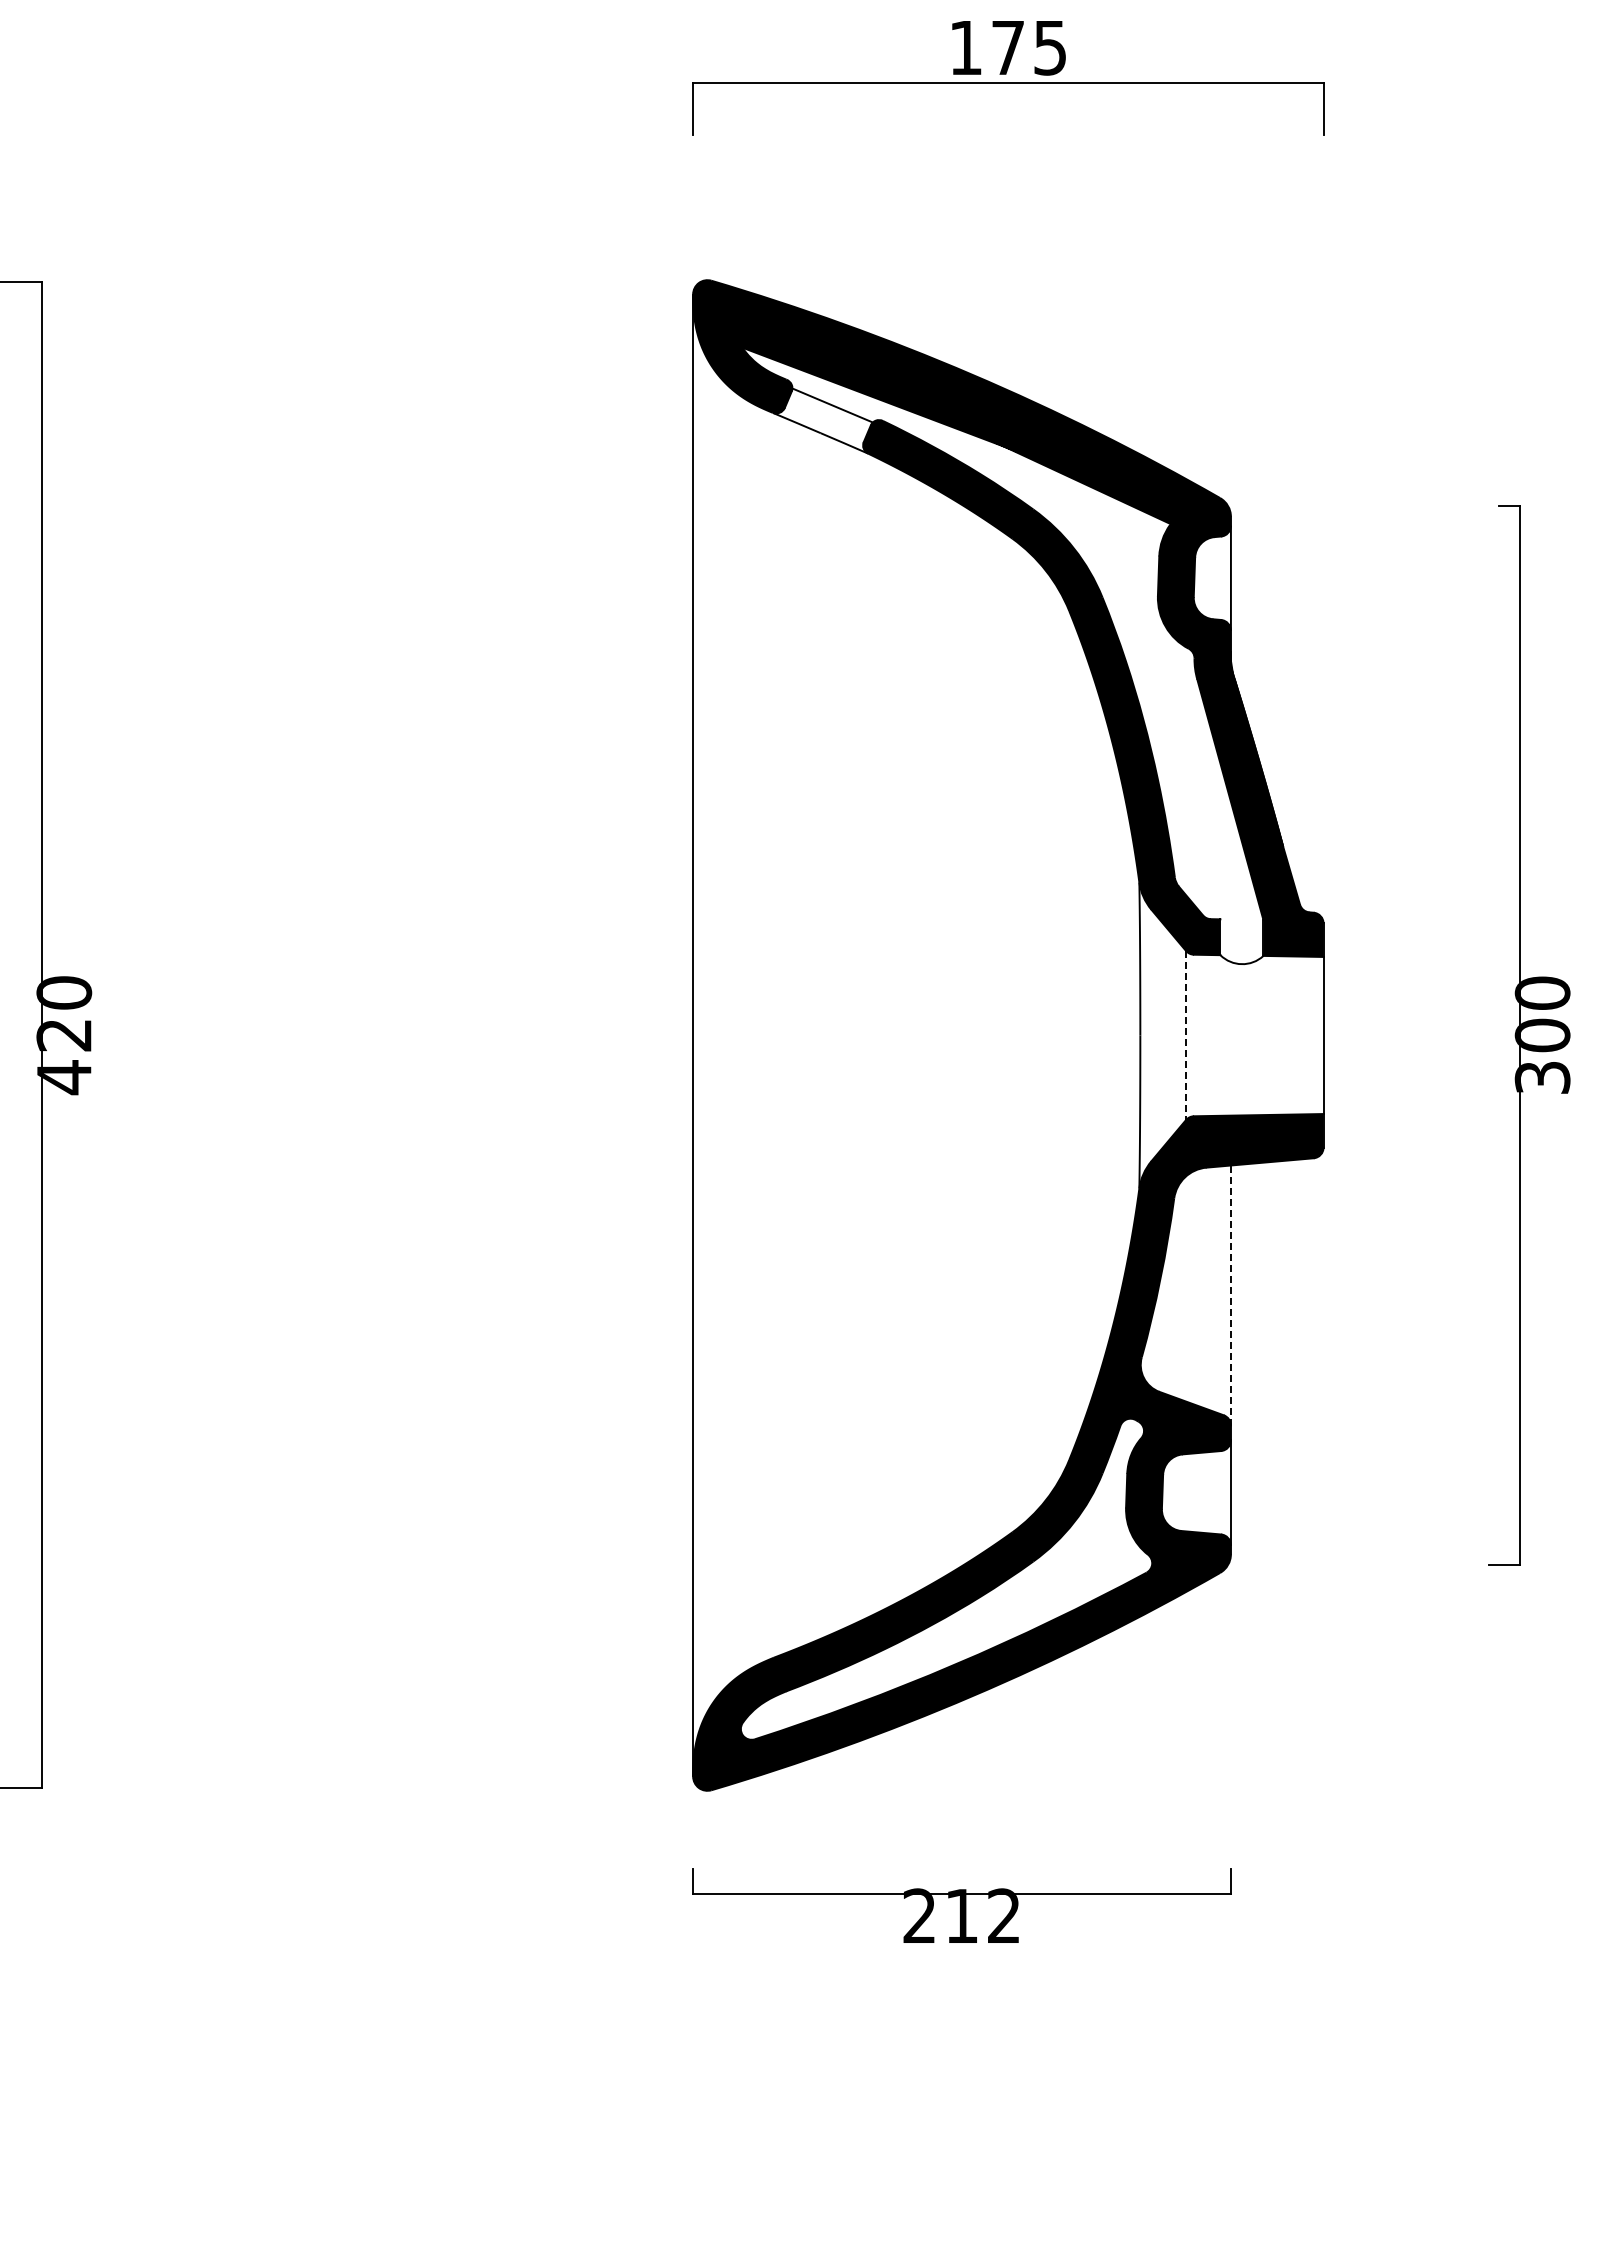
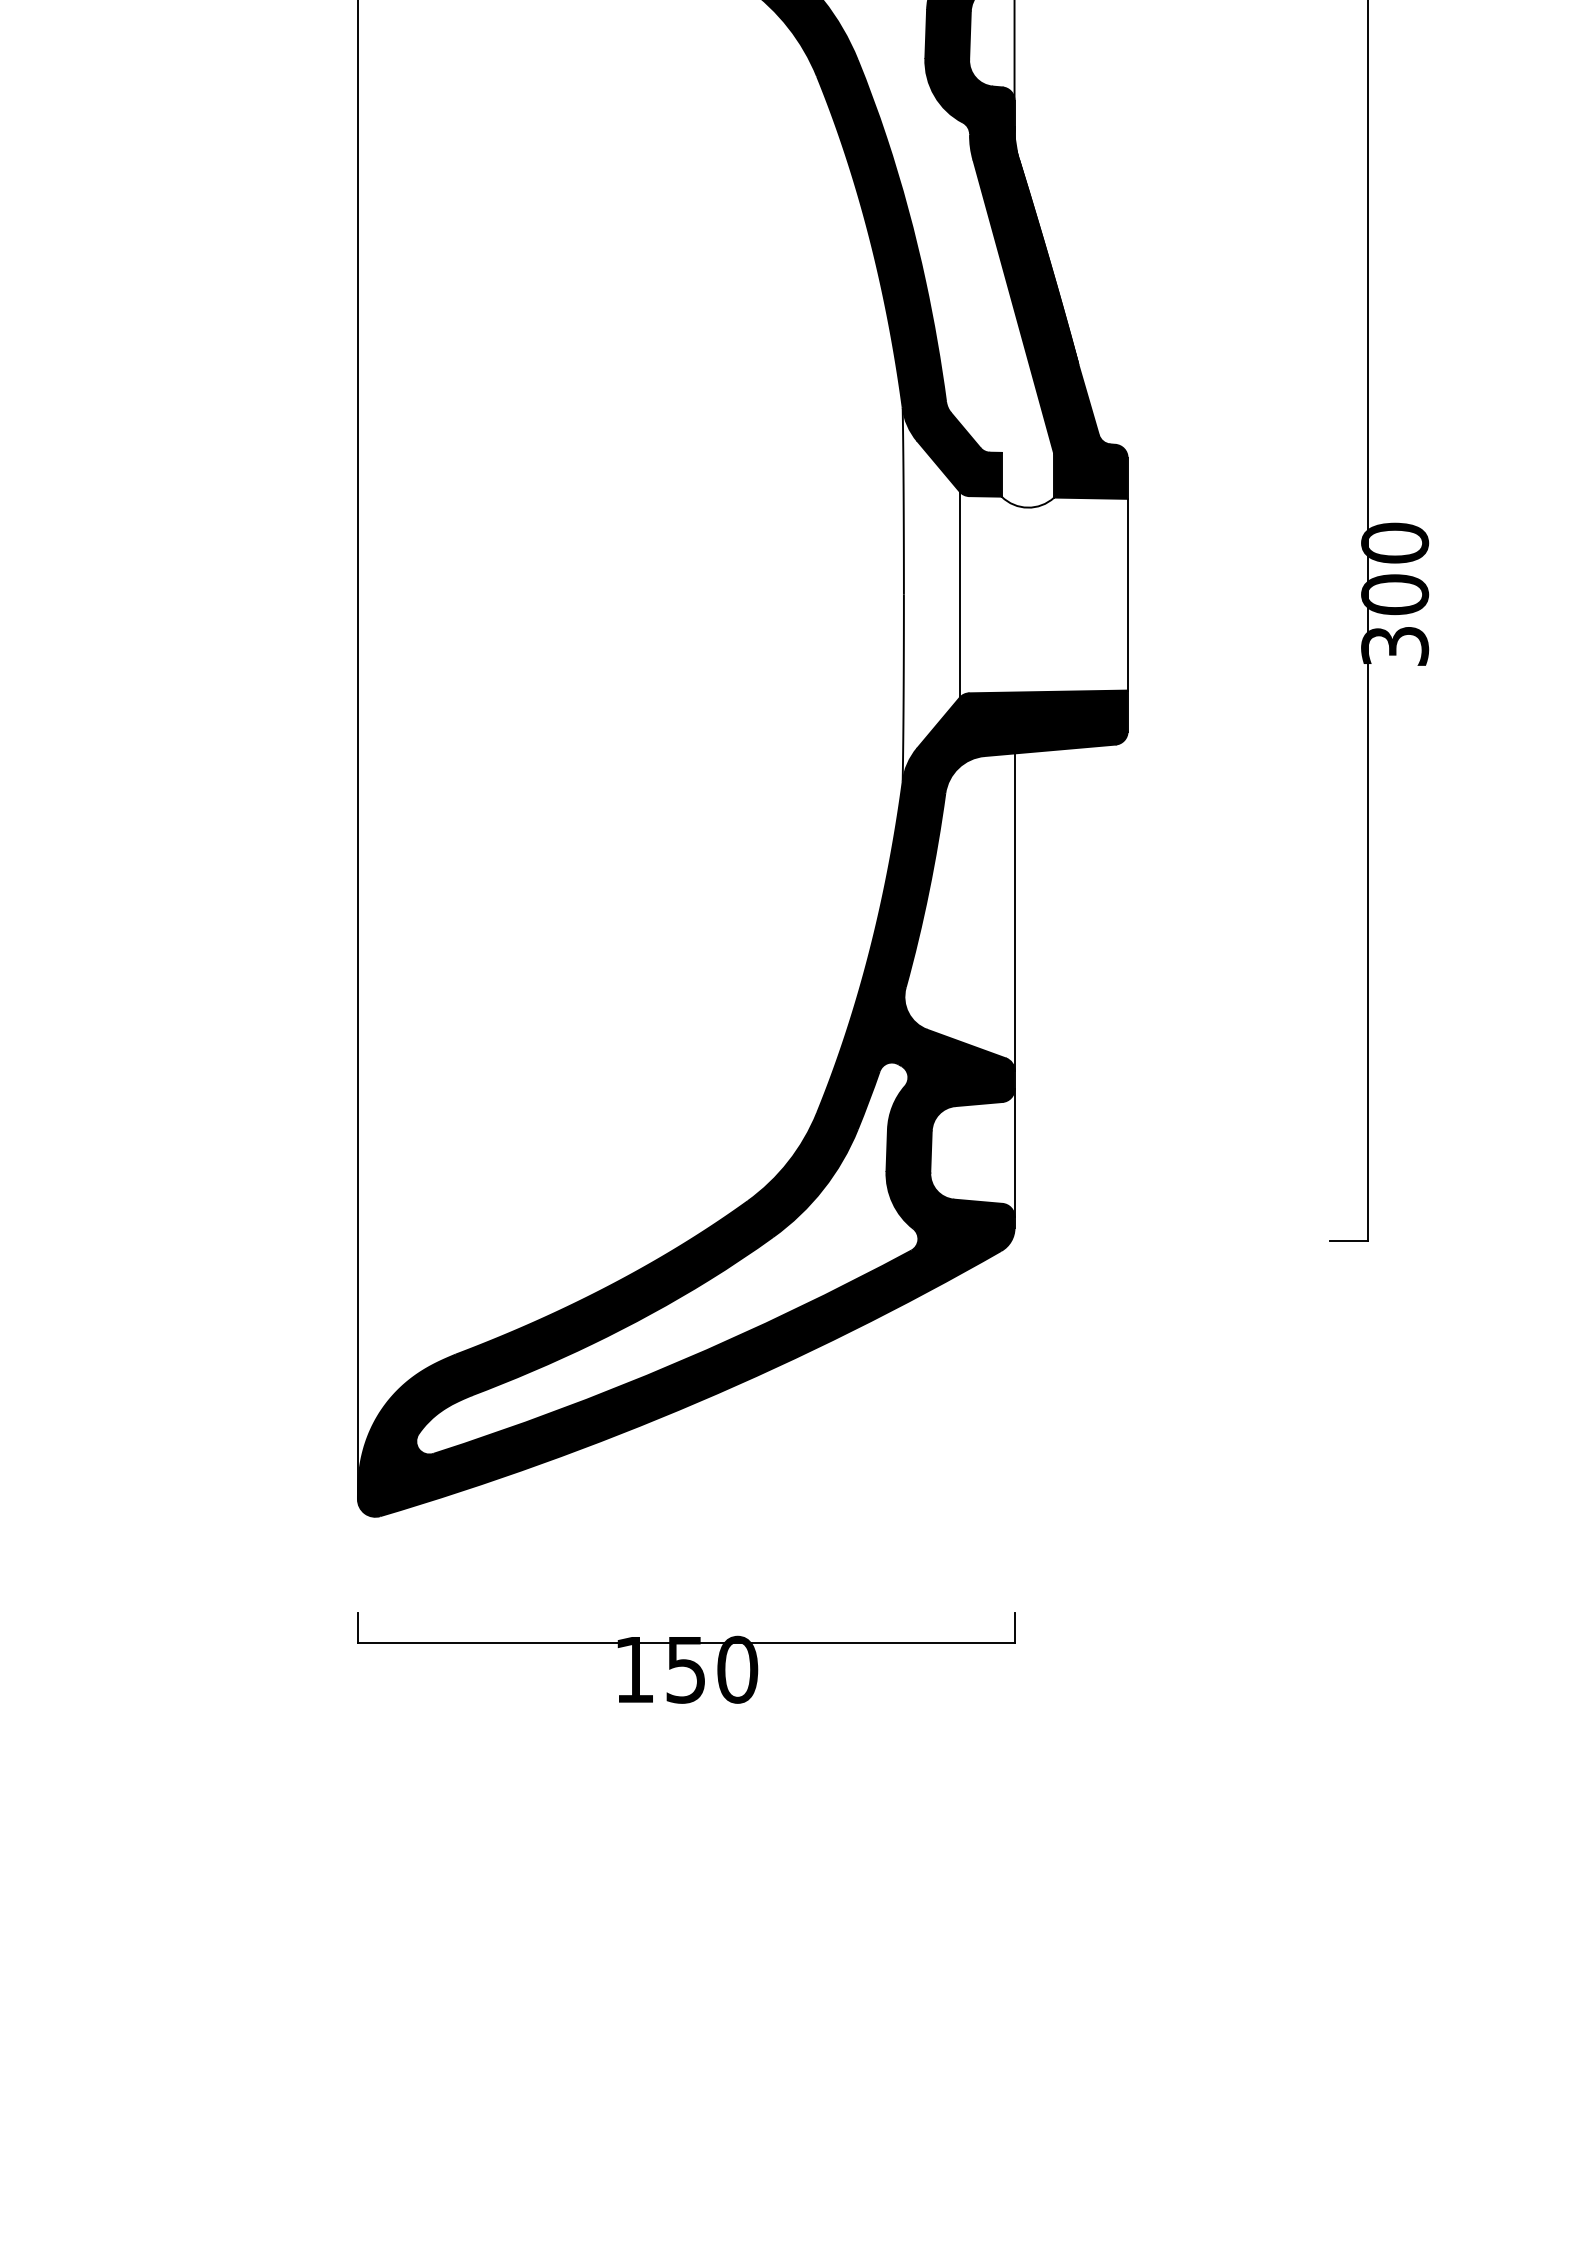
line: (1185, 1035) -> (959, 594), dashed -> solid
line: (1230, 1295) -> (1013, 912), dashed -> solid
text: (961, 1915) -> (685, 1669), 212 -> 150

